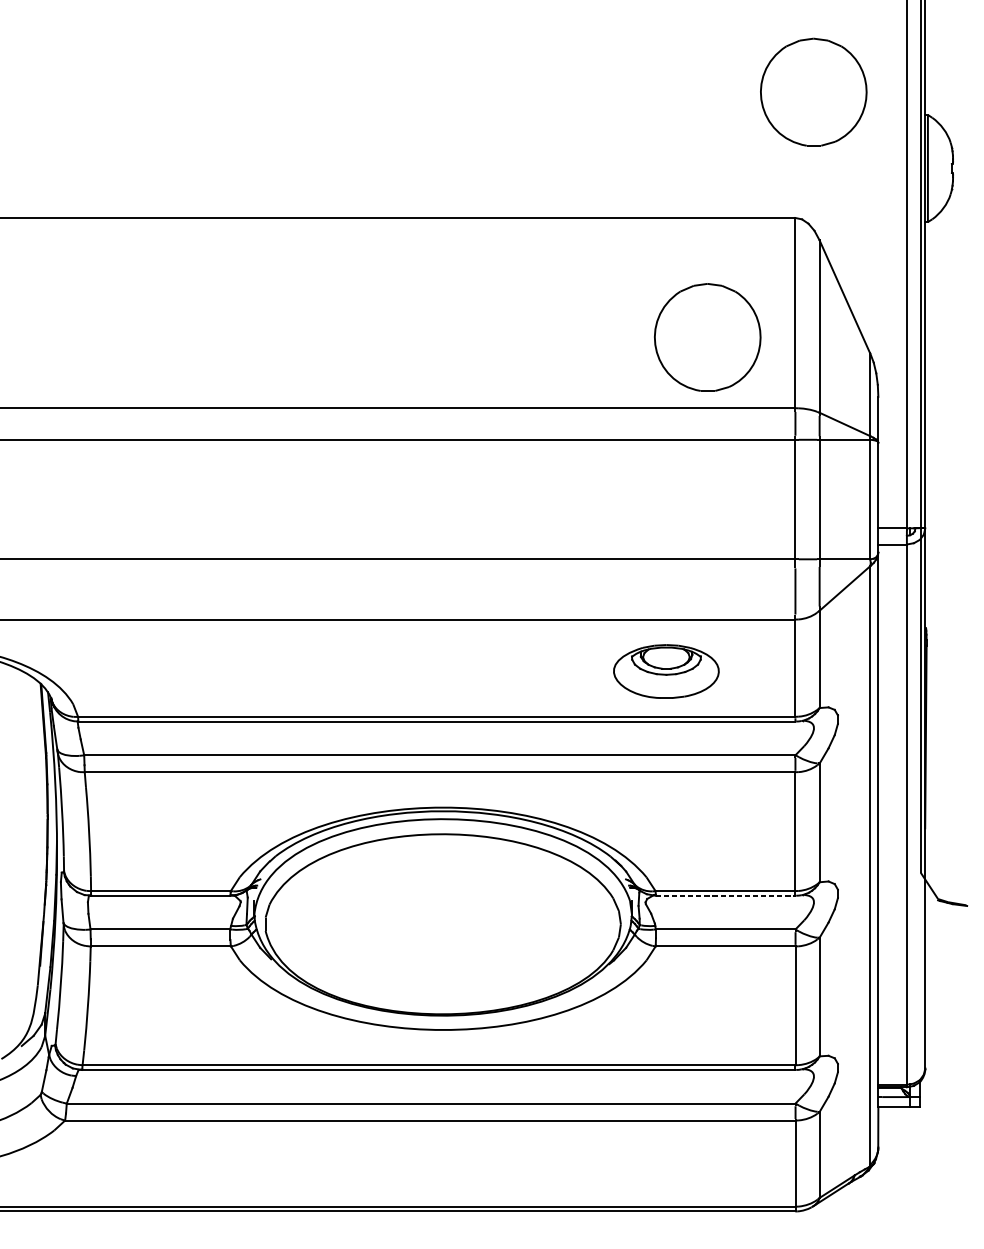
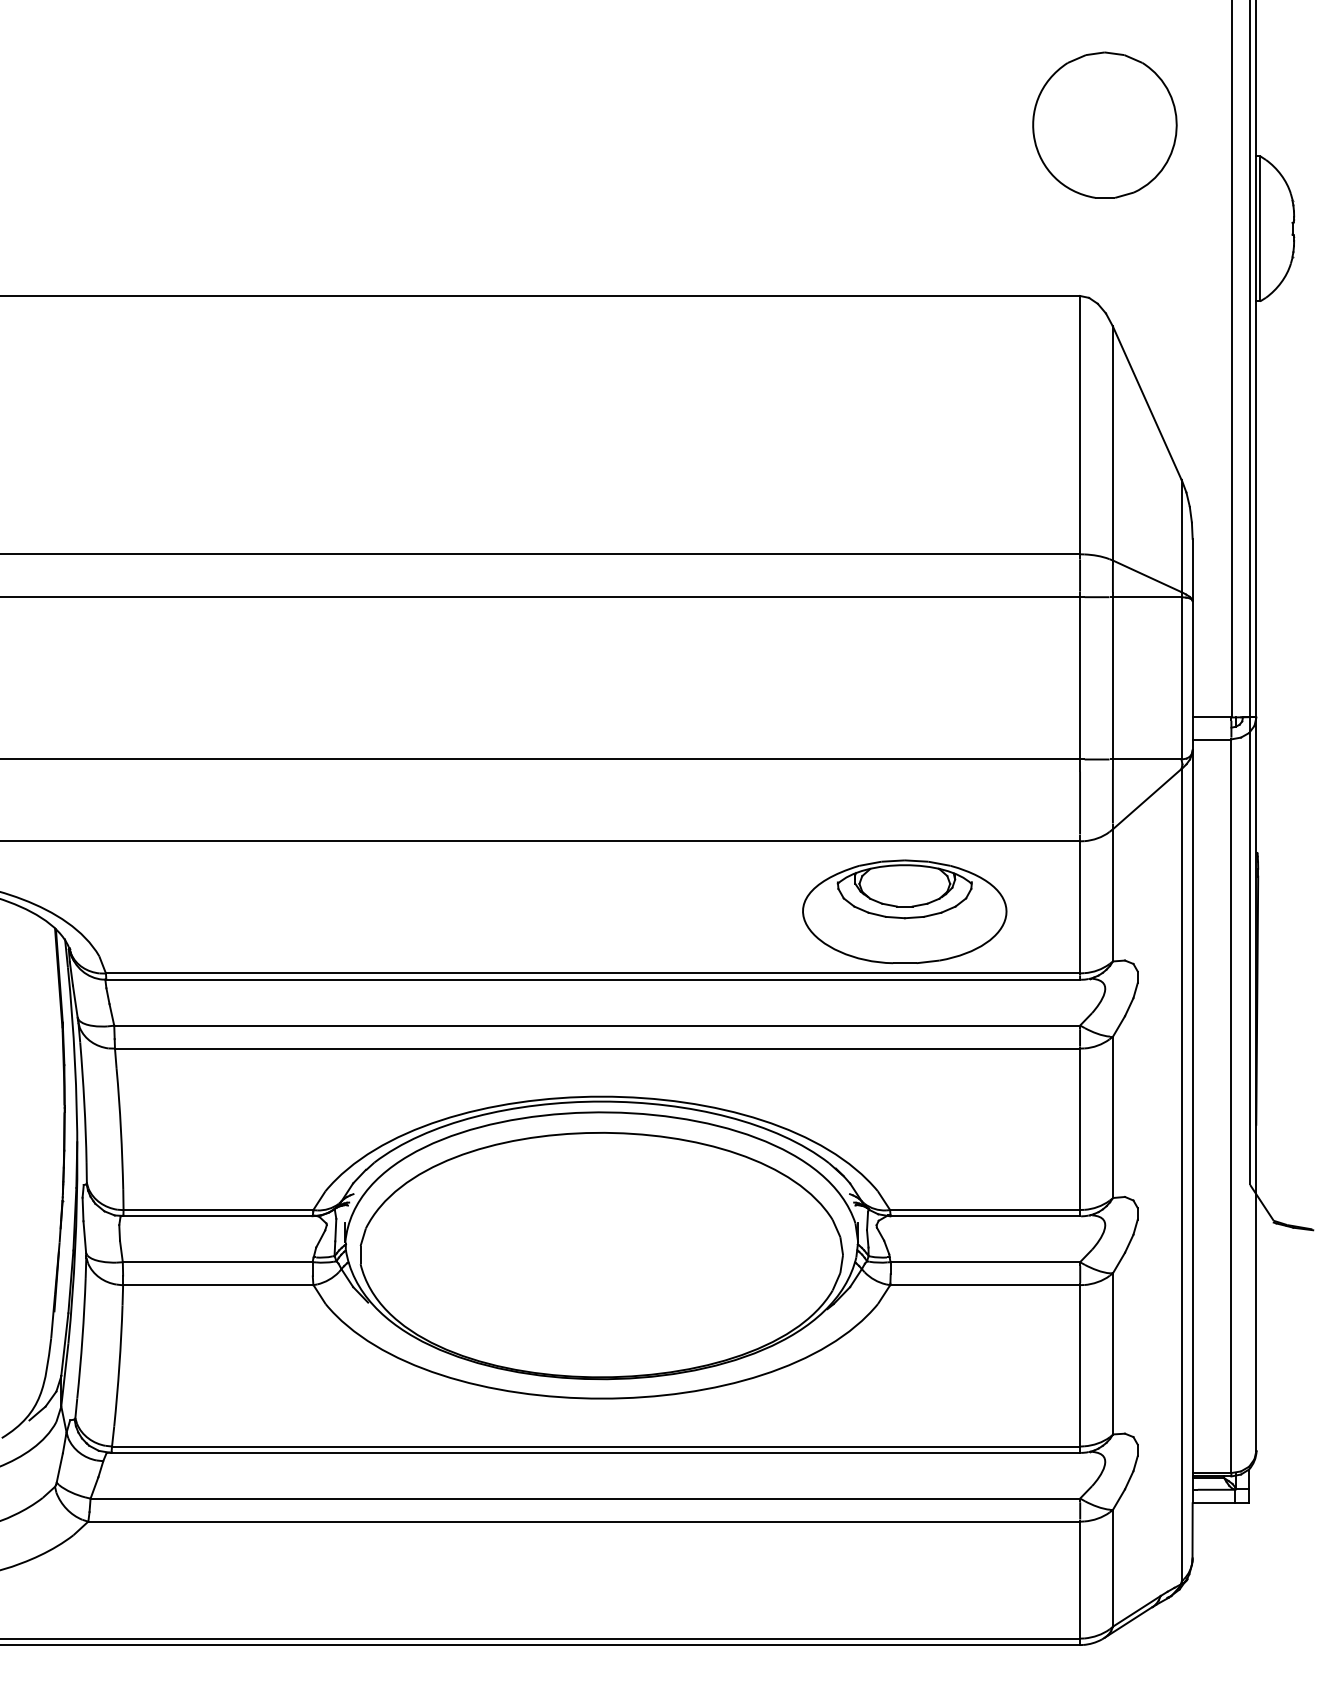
part: (707, 336) -> (960, 457), removed
part: (666, 671) -> (904, 911), size x1.43
line: (725, 895) -> (985, 1216), dashed -> solid

